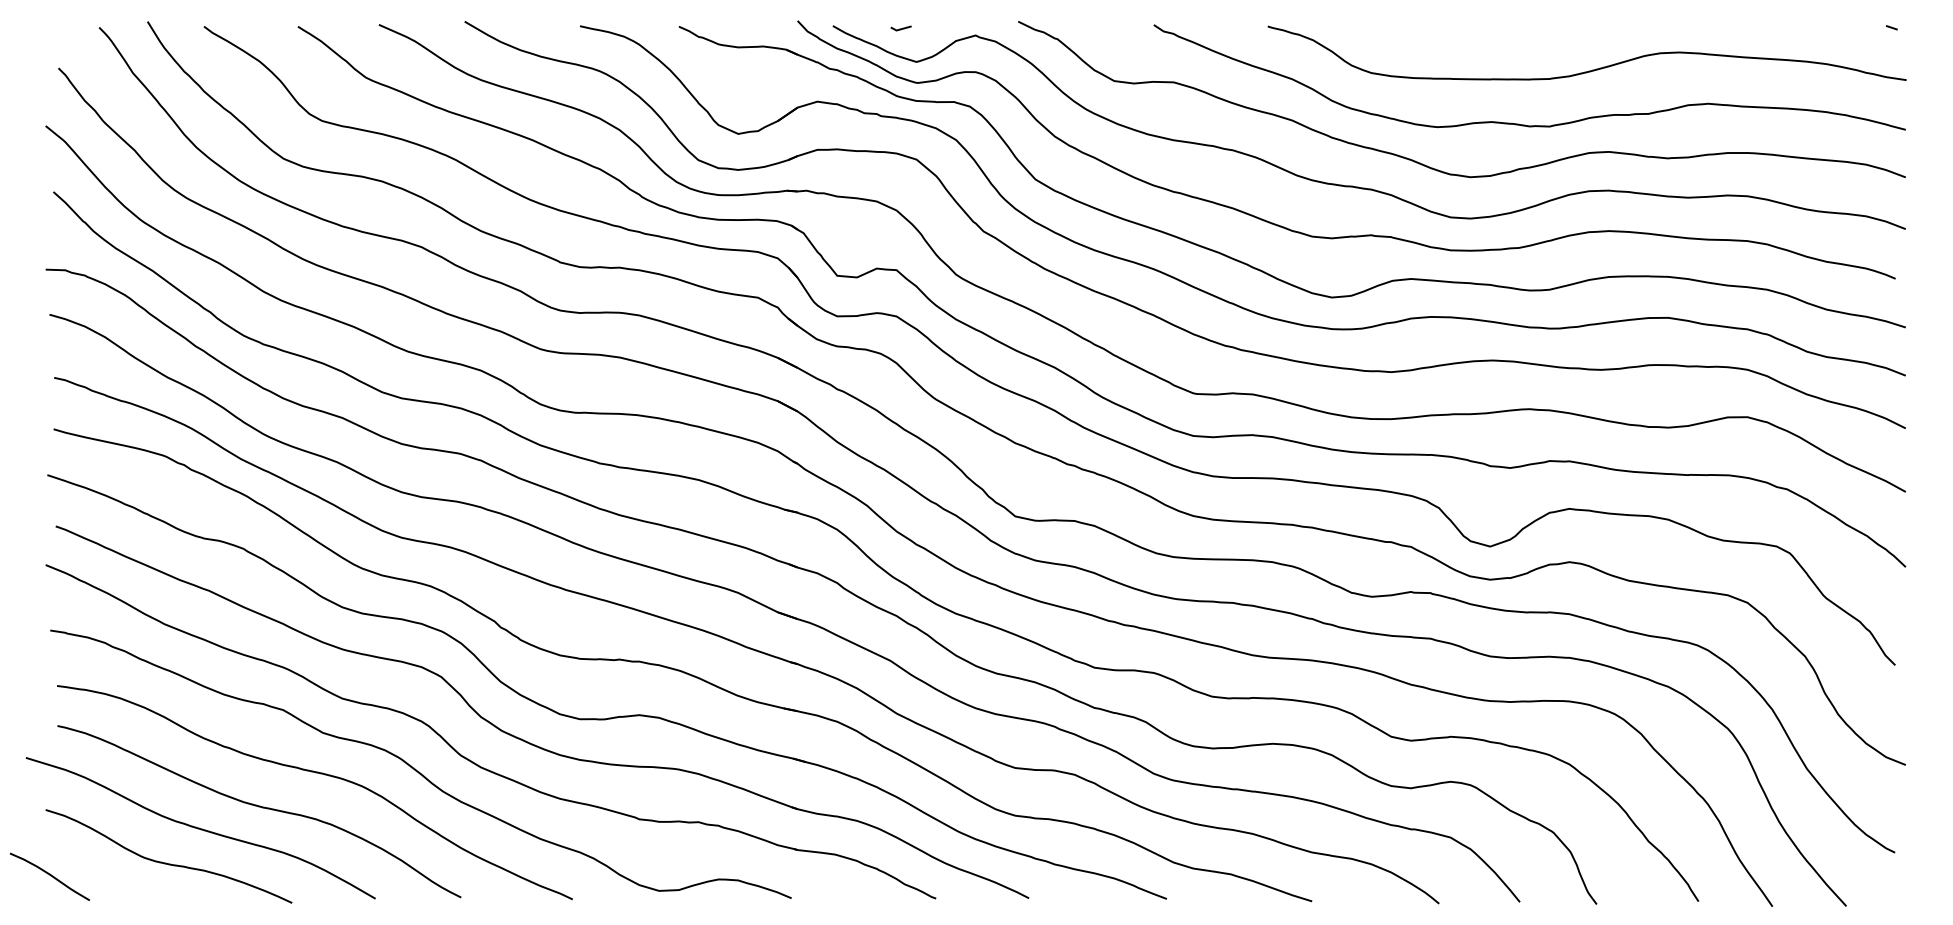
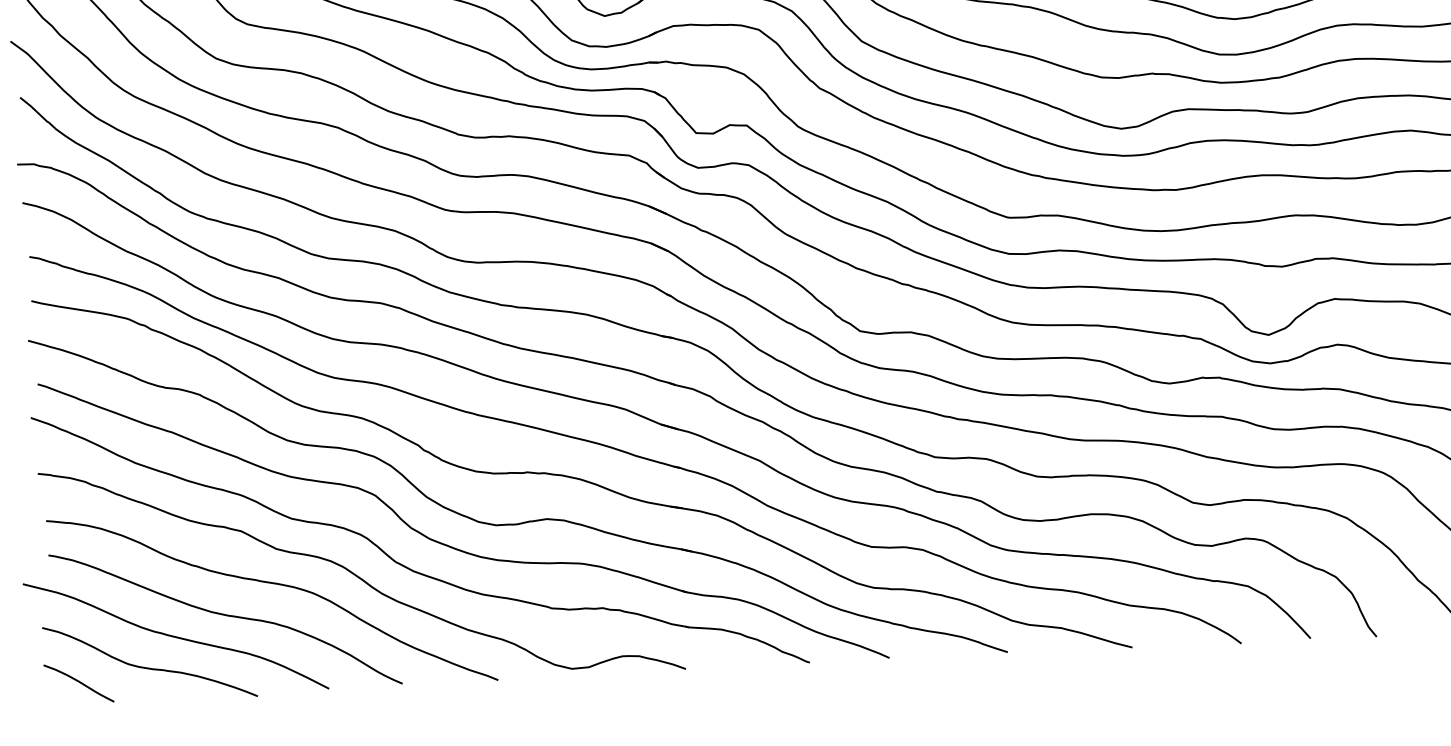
curve: (49, 875) -> (78, 682), moved

